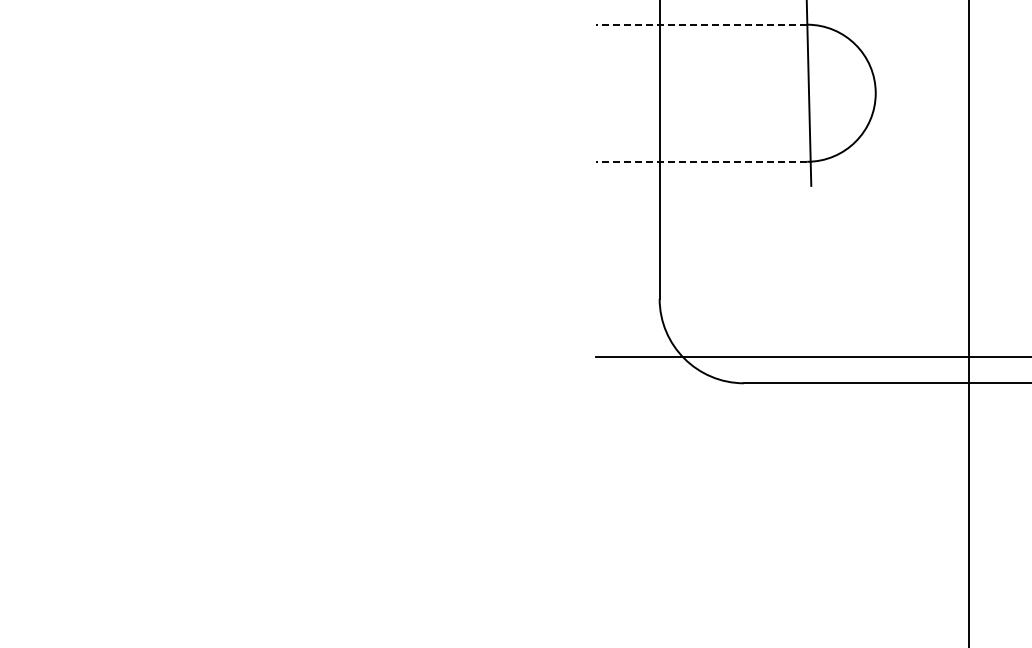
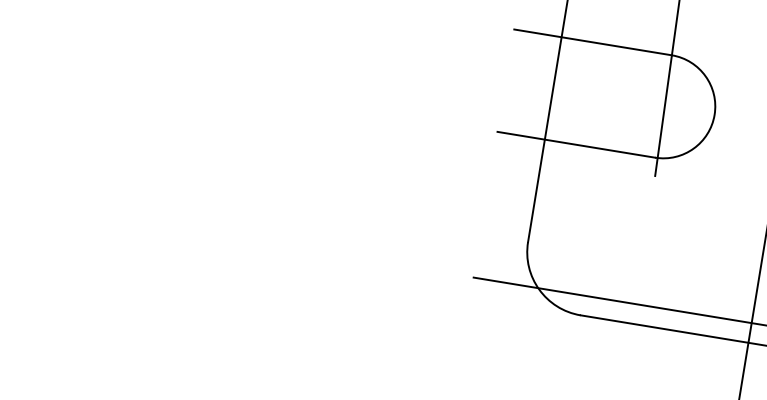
line: (701, 24) -> (592, 42), dashed -> solid
line: (701, 161) -> (576, 144), dashed -> solid

